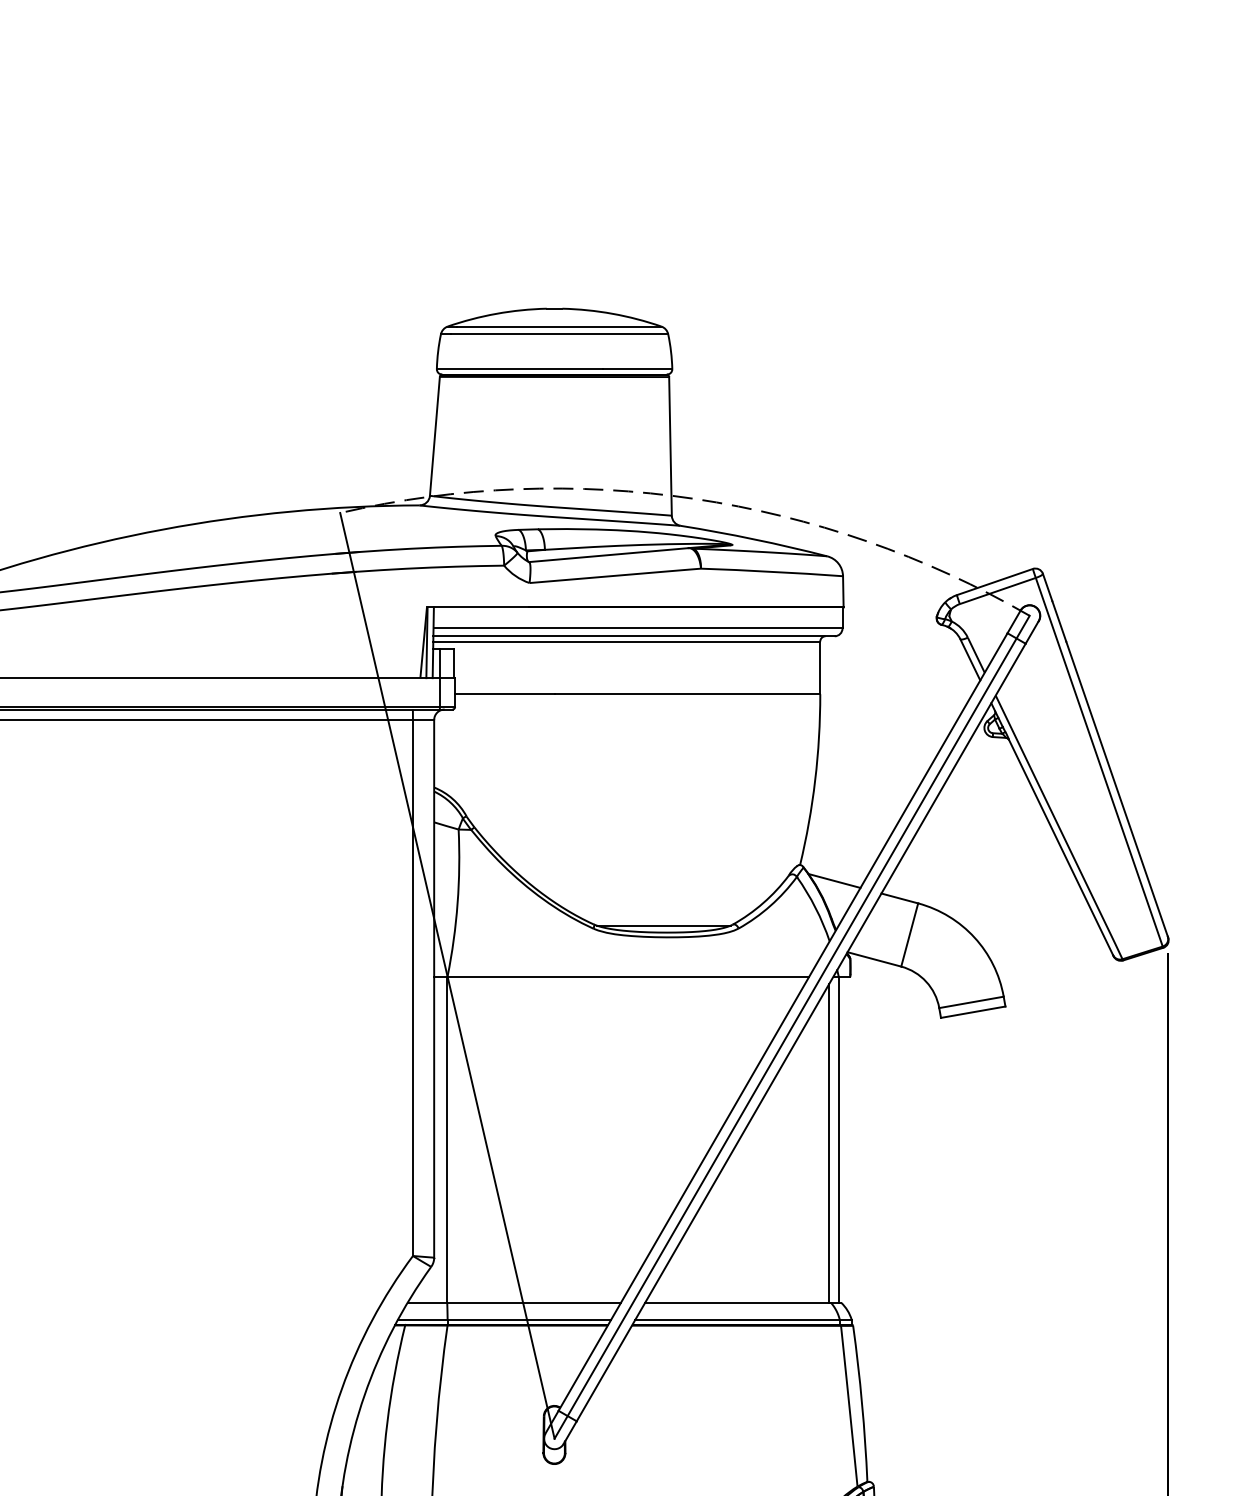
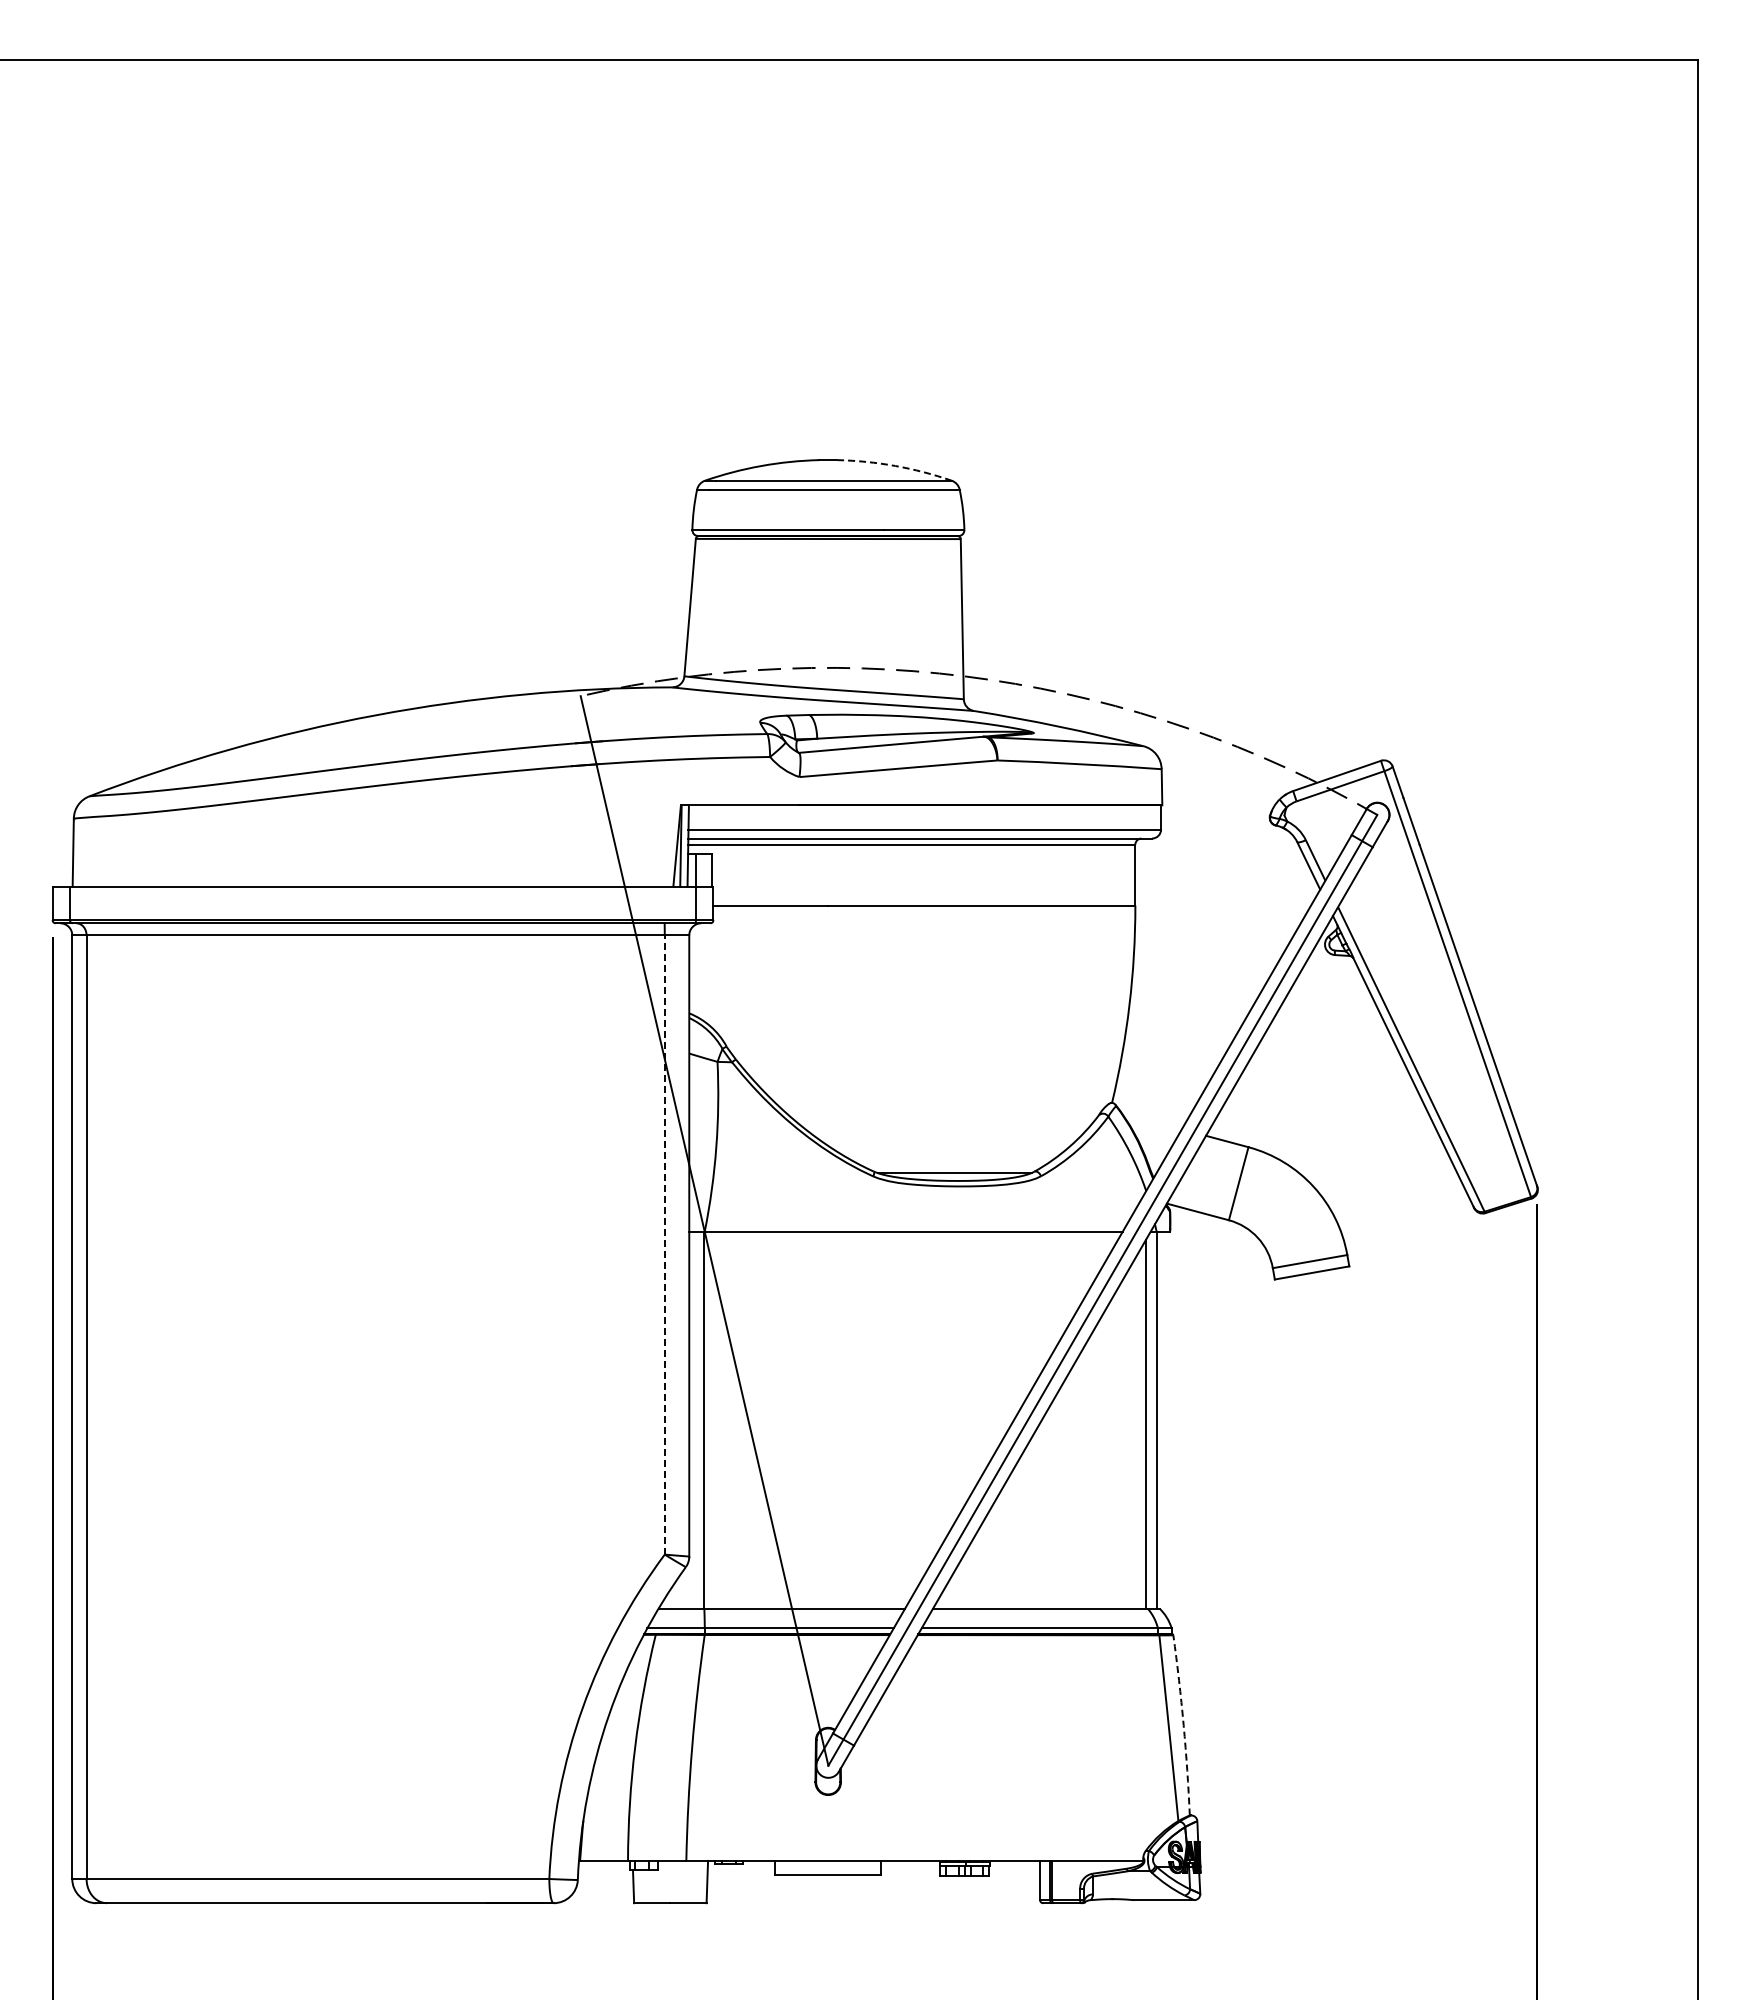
arc: (612, 314) -> (895, 466), solid -> dashed
line: (834, 881) -> (1151, 1121), removed
line: (412, 988) -> (664, 1245), solid -> dashed
arc: (861, 1403) -> (1183, 1725), solid -> dashed

